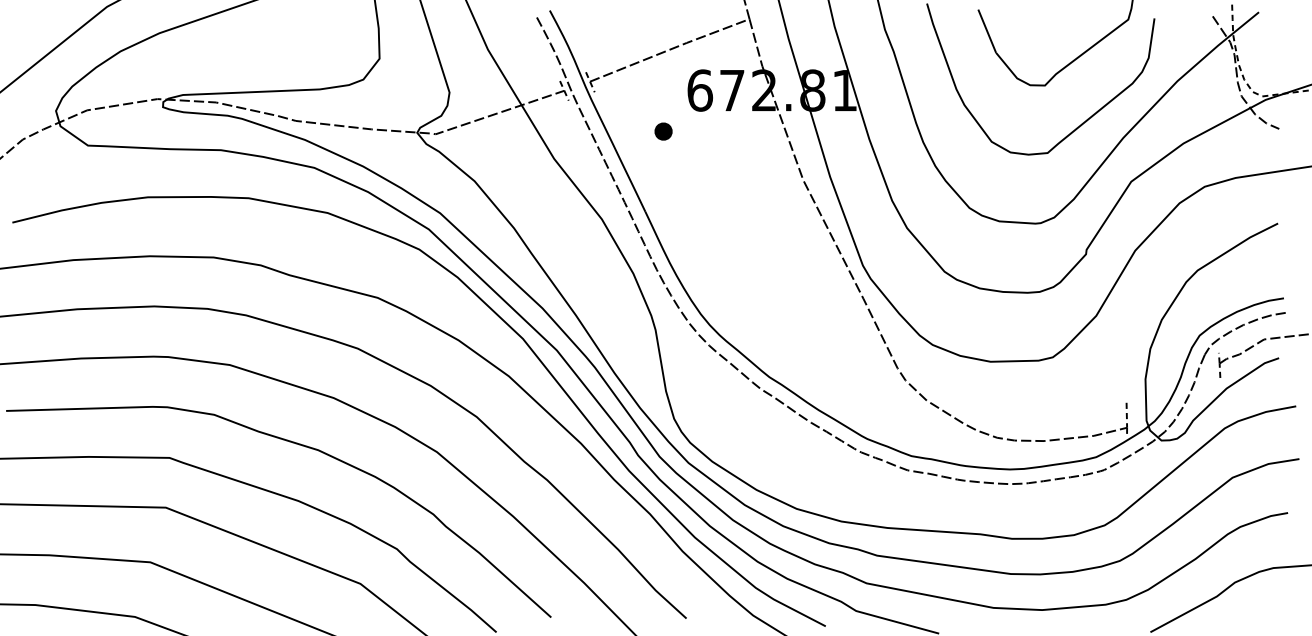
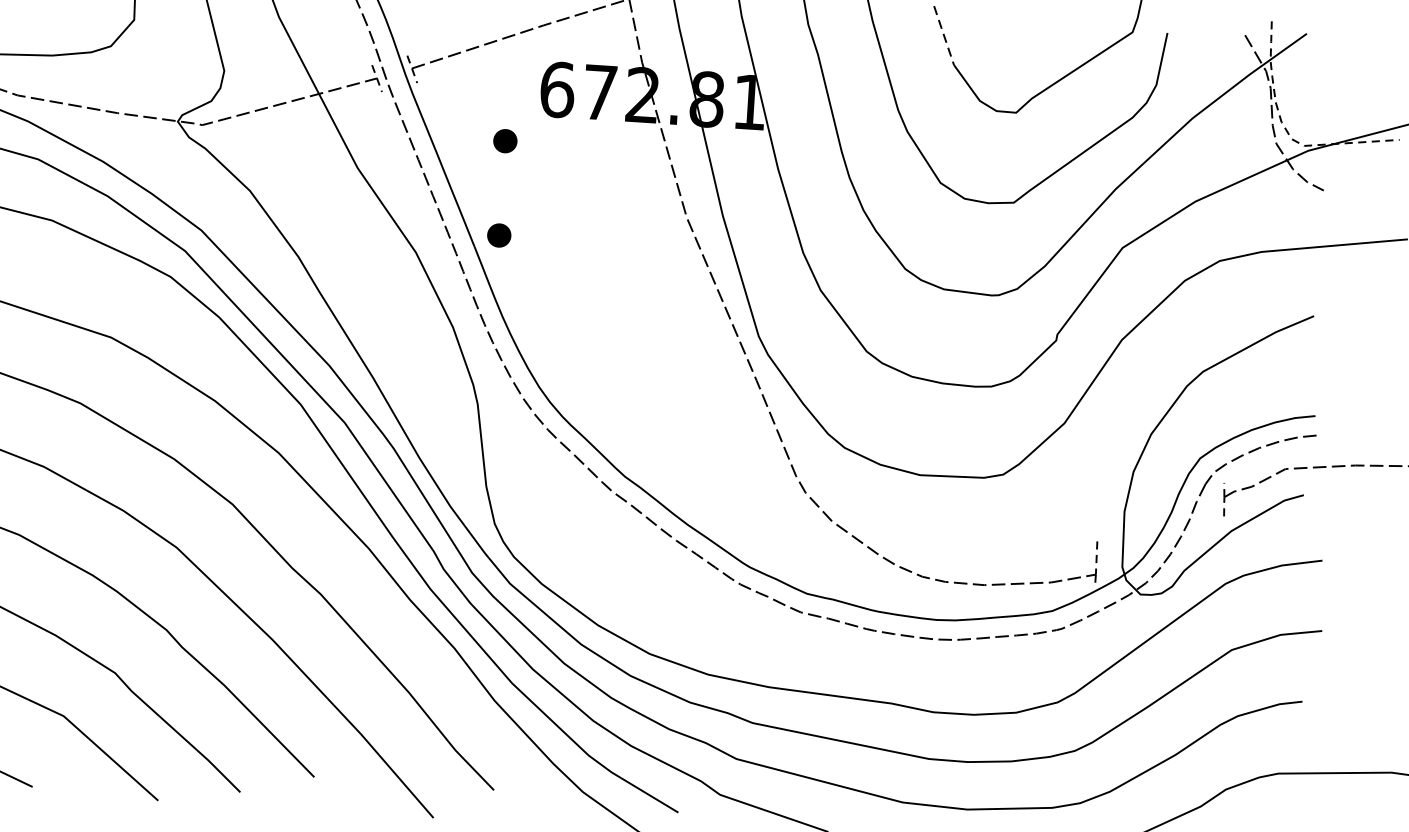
line: (987, 31) -> (944, 35), solid -> dashed
part: (663, 202) -> (499, 235), added

